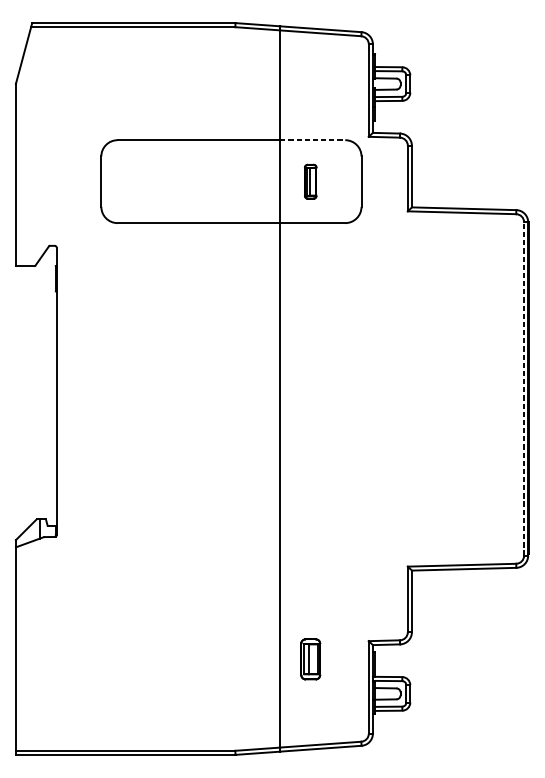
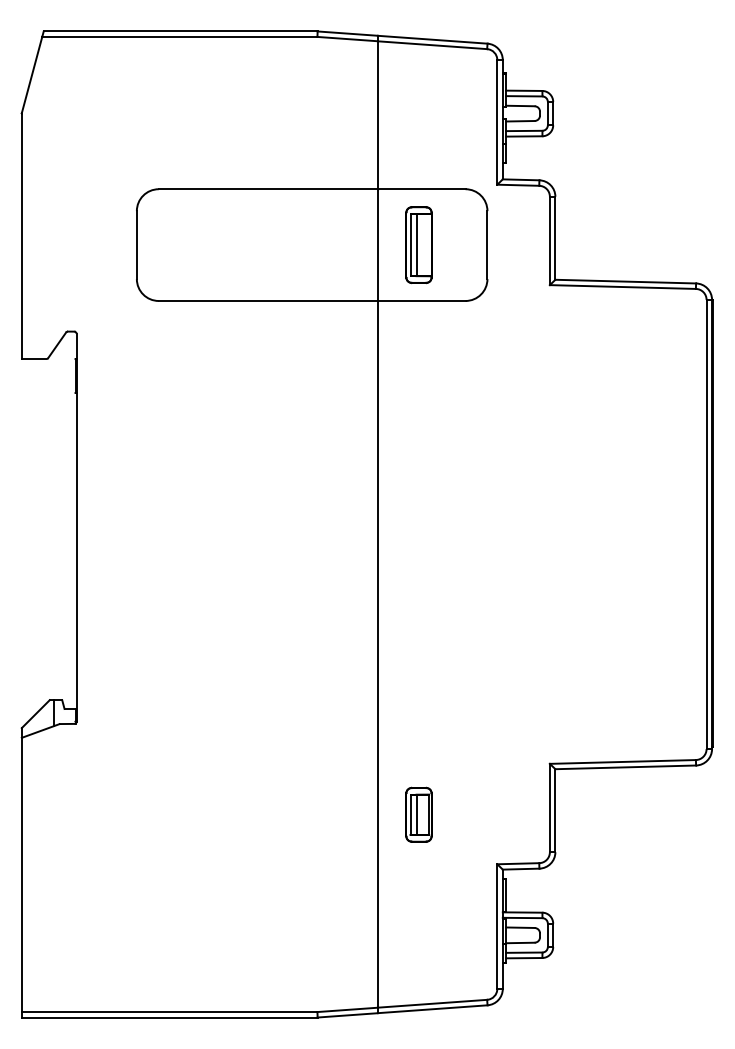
line: (312, 140) -> (421, 189), dashed -> solid
part: (310, 181) -> (418, 245), size x1.67
line: (524, 389) -> (706, 524), dashed -> solid
part: (310, 659) -> (418, 814), moved

